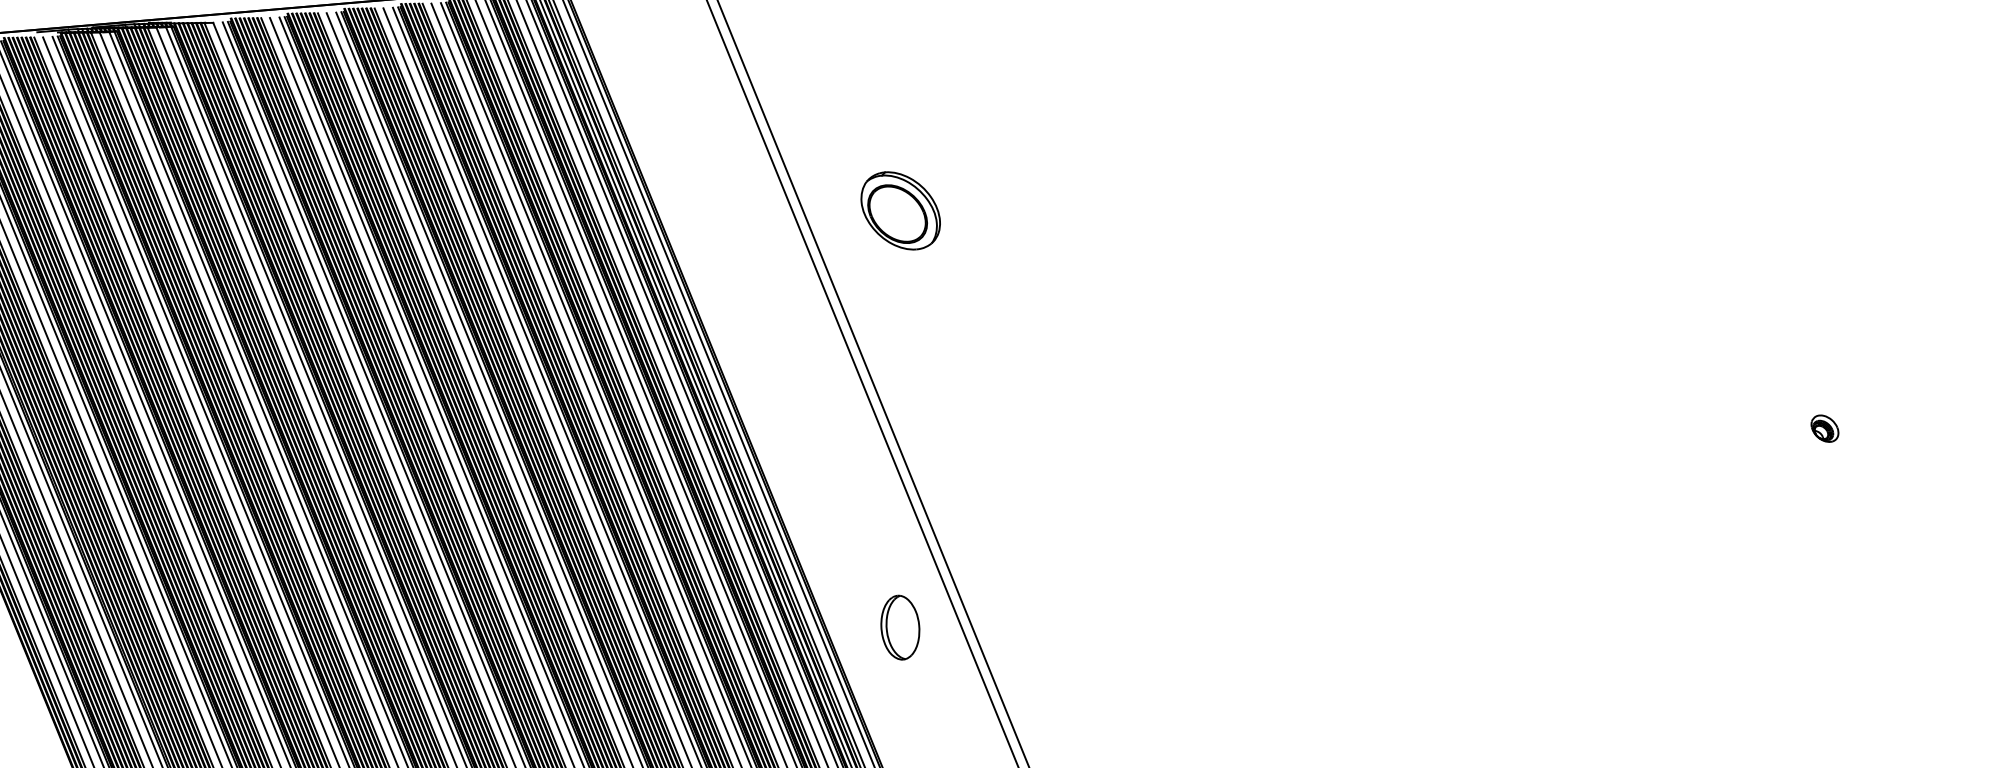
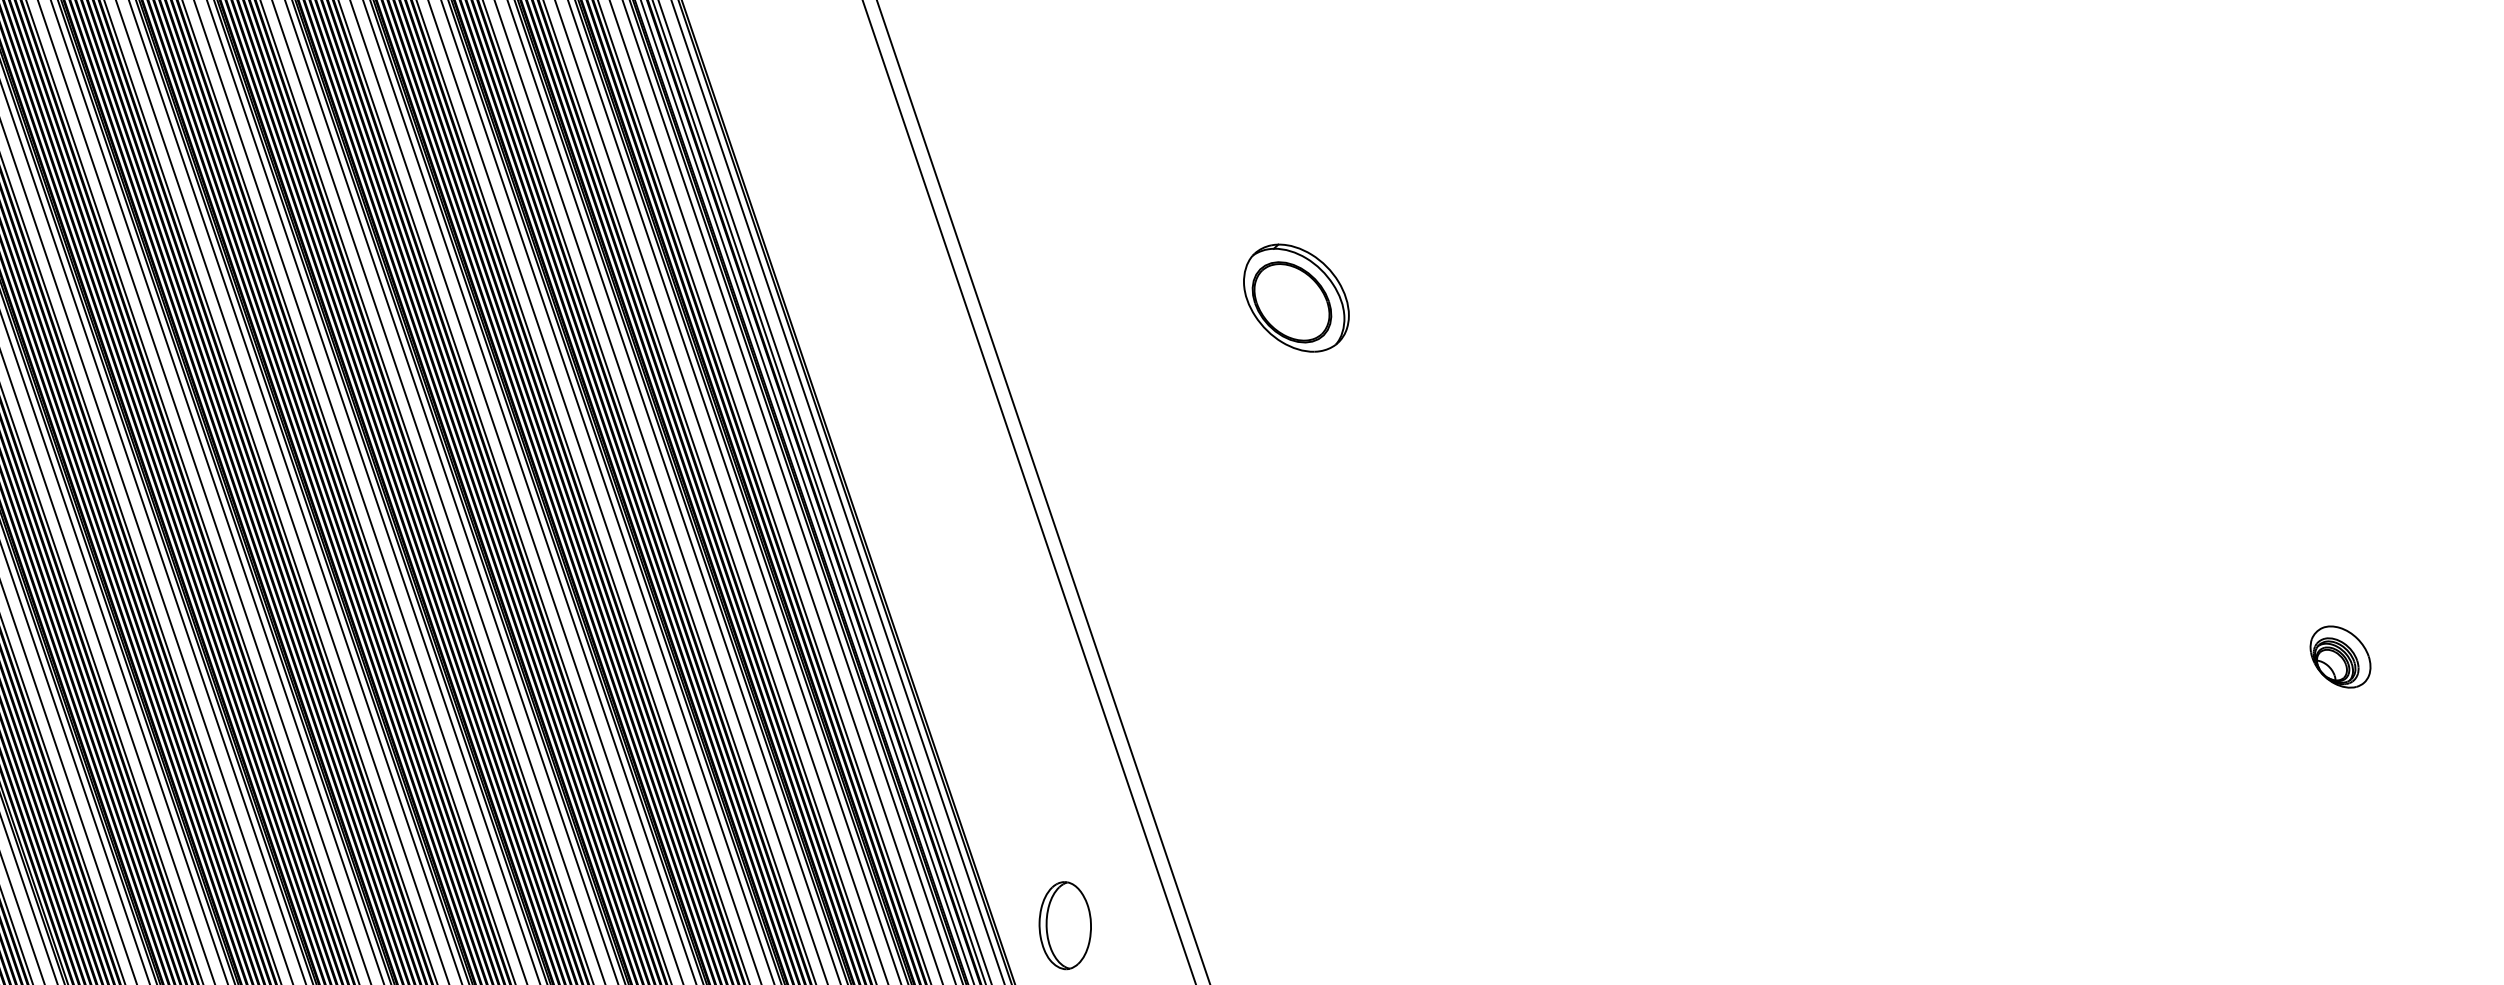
part: (900, 210) -> (1296, 297), moved
part: (1824, 428) -> (2339, 656), size x1.67
part: (900, 627) -> (1065, 925), moved

